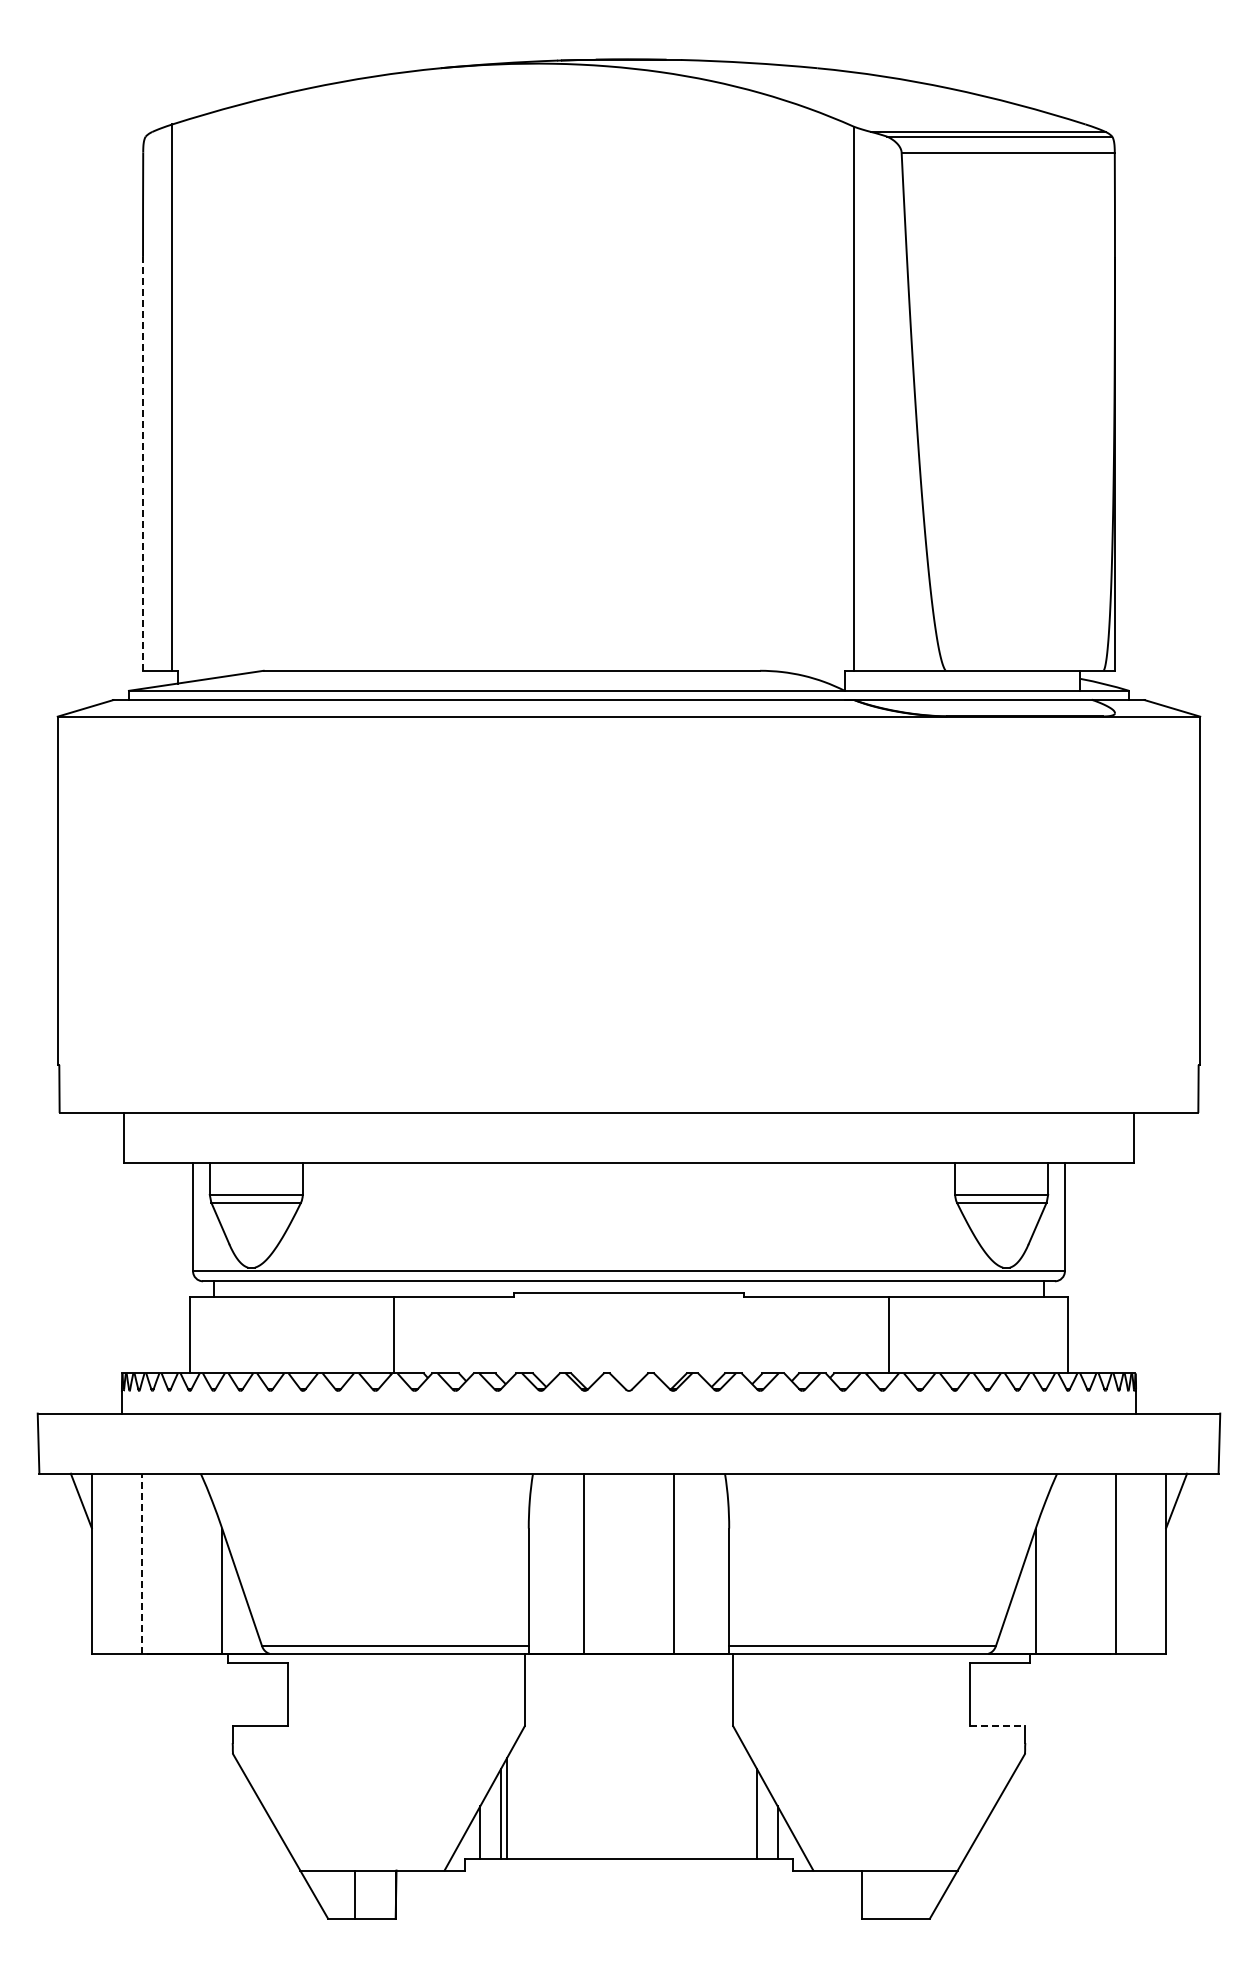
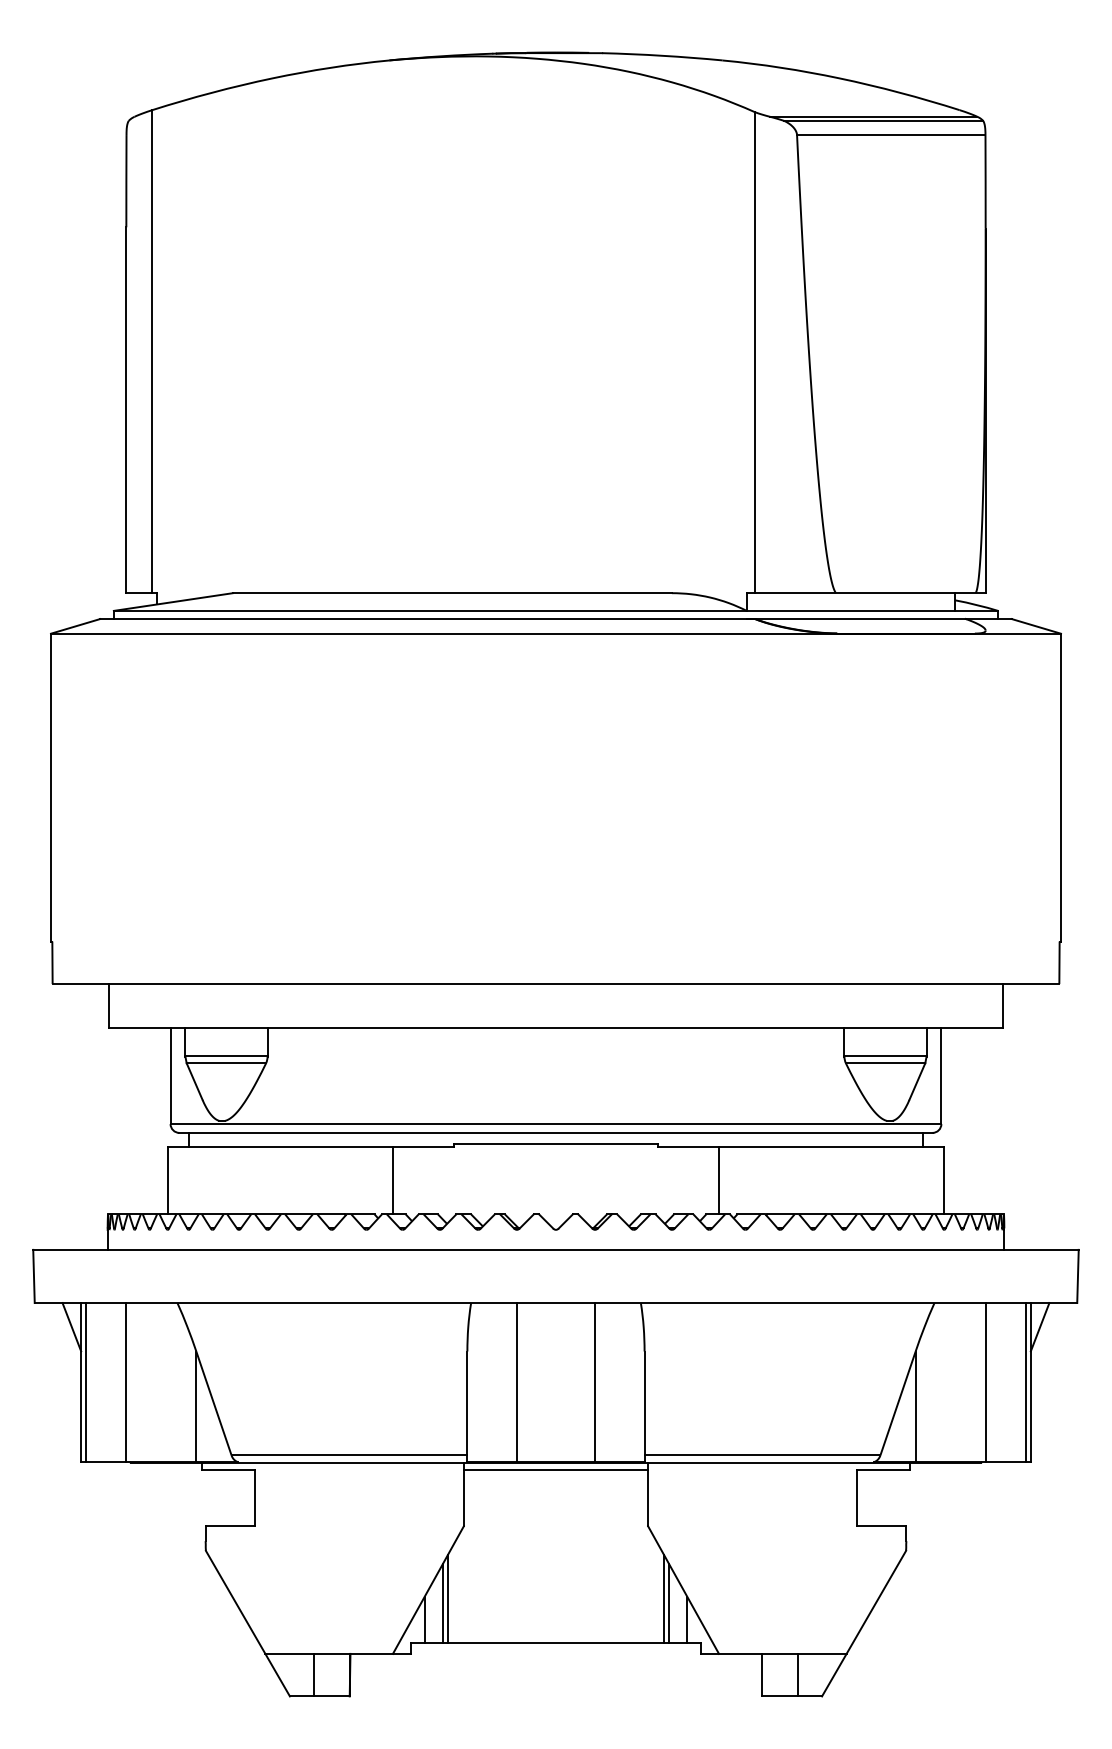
line: (143, 463) -> (126, 409), dashed -> solid
line: (394, 1335) -> (392, 1180), moved
line: (888, 1335) -> (719, 1180), moved
line: (97, 1563) -> (86, 1382), added
line: (142, 1563) -> (125, 1382), dashed -> solid
line: (1160, 1563) -> (1025, 1382), added
line: (628, 1662) -> (555, 1469), added
line: (997, 1726) -> (881, 1526), dashed -> solid
line: (751, 1808) -> (664, 1599), added
line: (902, 1894) -> (797, 1675), added

